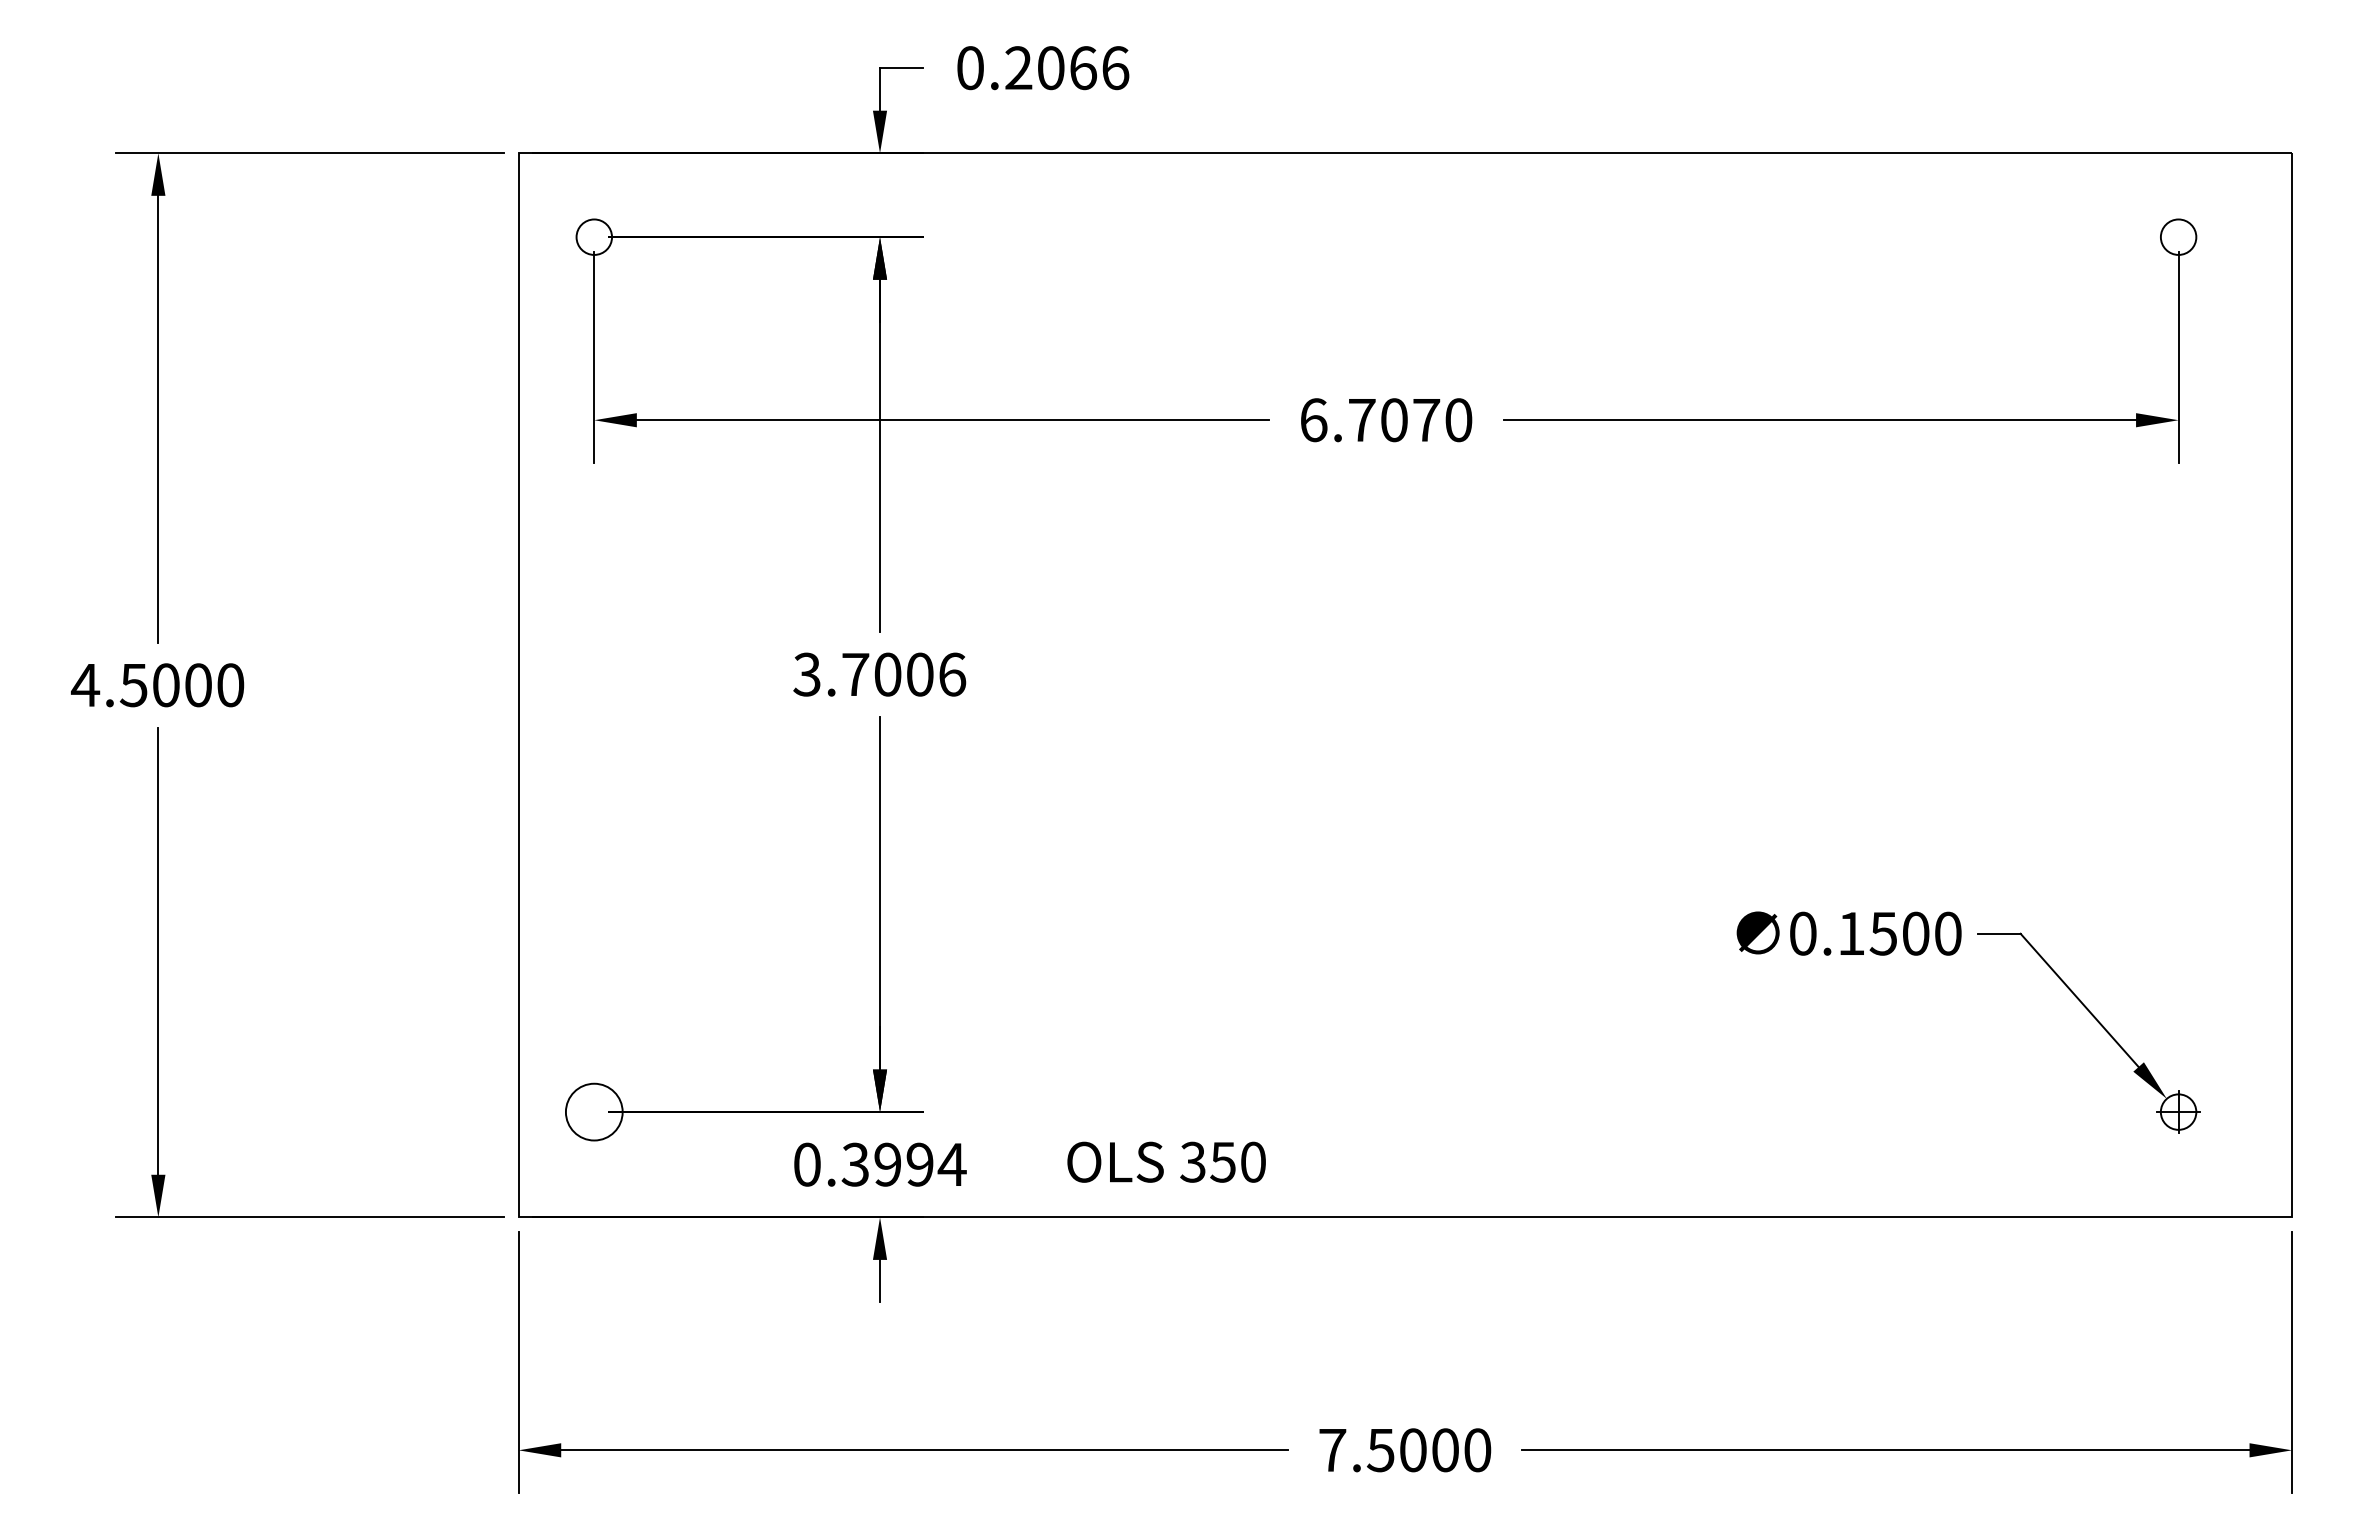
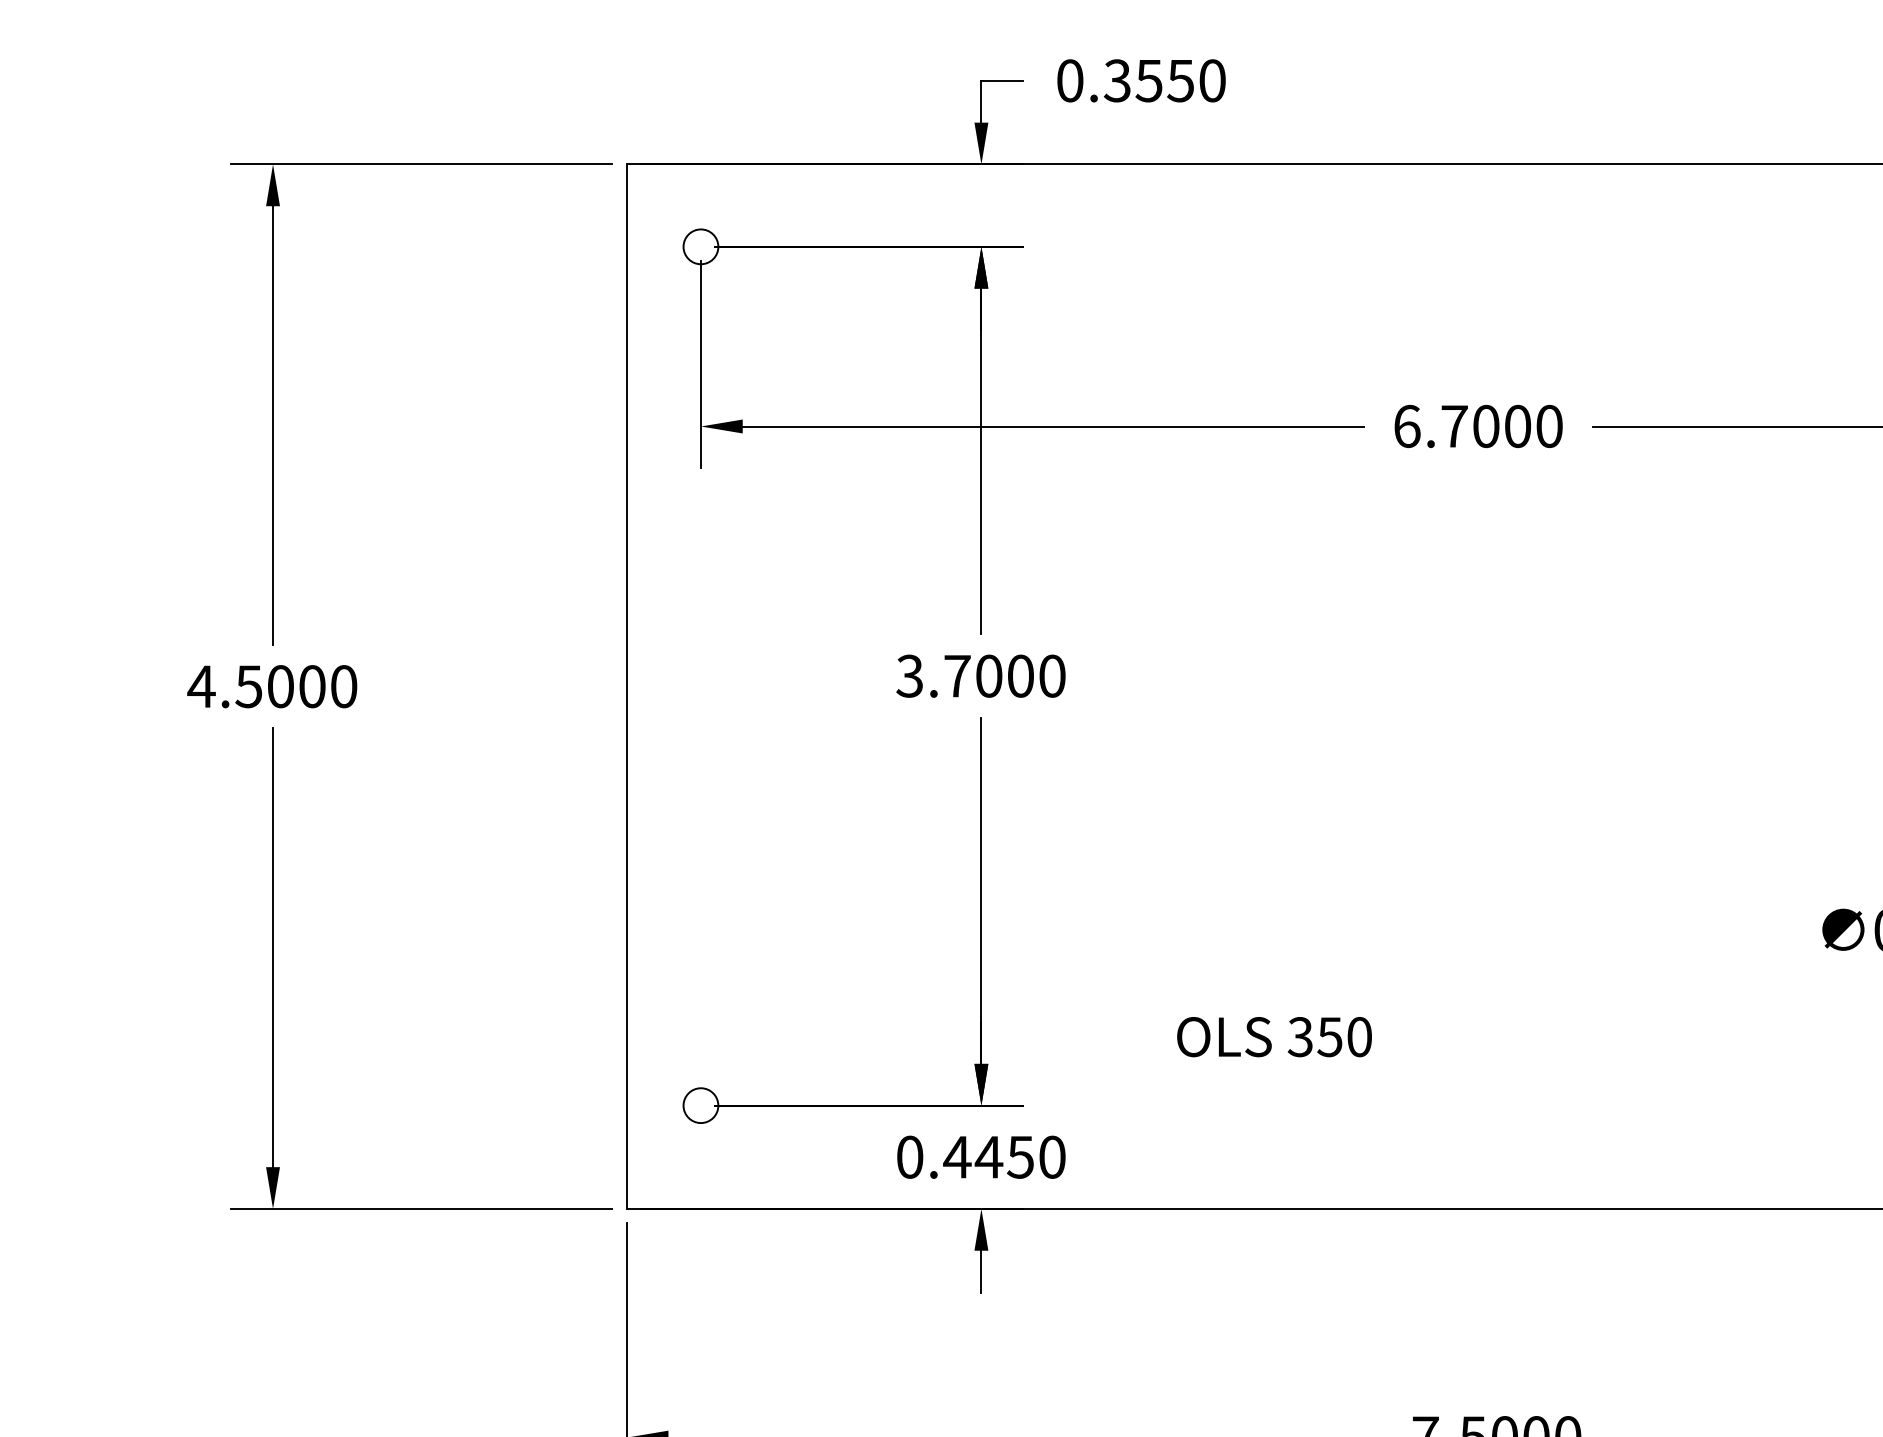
text: (1066, 68) -> (1164, 81), 0.2066 -> 0.3550
text: (1426, 420) -> (1517, 426), 6.7070 -> 6.7000
text: (952, 674) -> (1052, 676), 3.7006 -> 3.7000
circle: (594, 1111) -> (701, 1105), size x0.62
text: (1166, 1161) -> (1274, 1036), moved
text: (903, 1164) -> (1004, 1157), 0.3994 -> 0.4450

